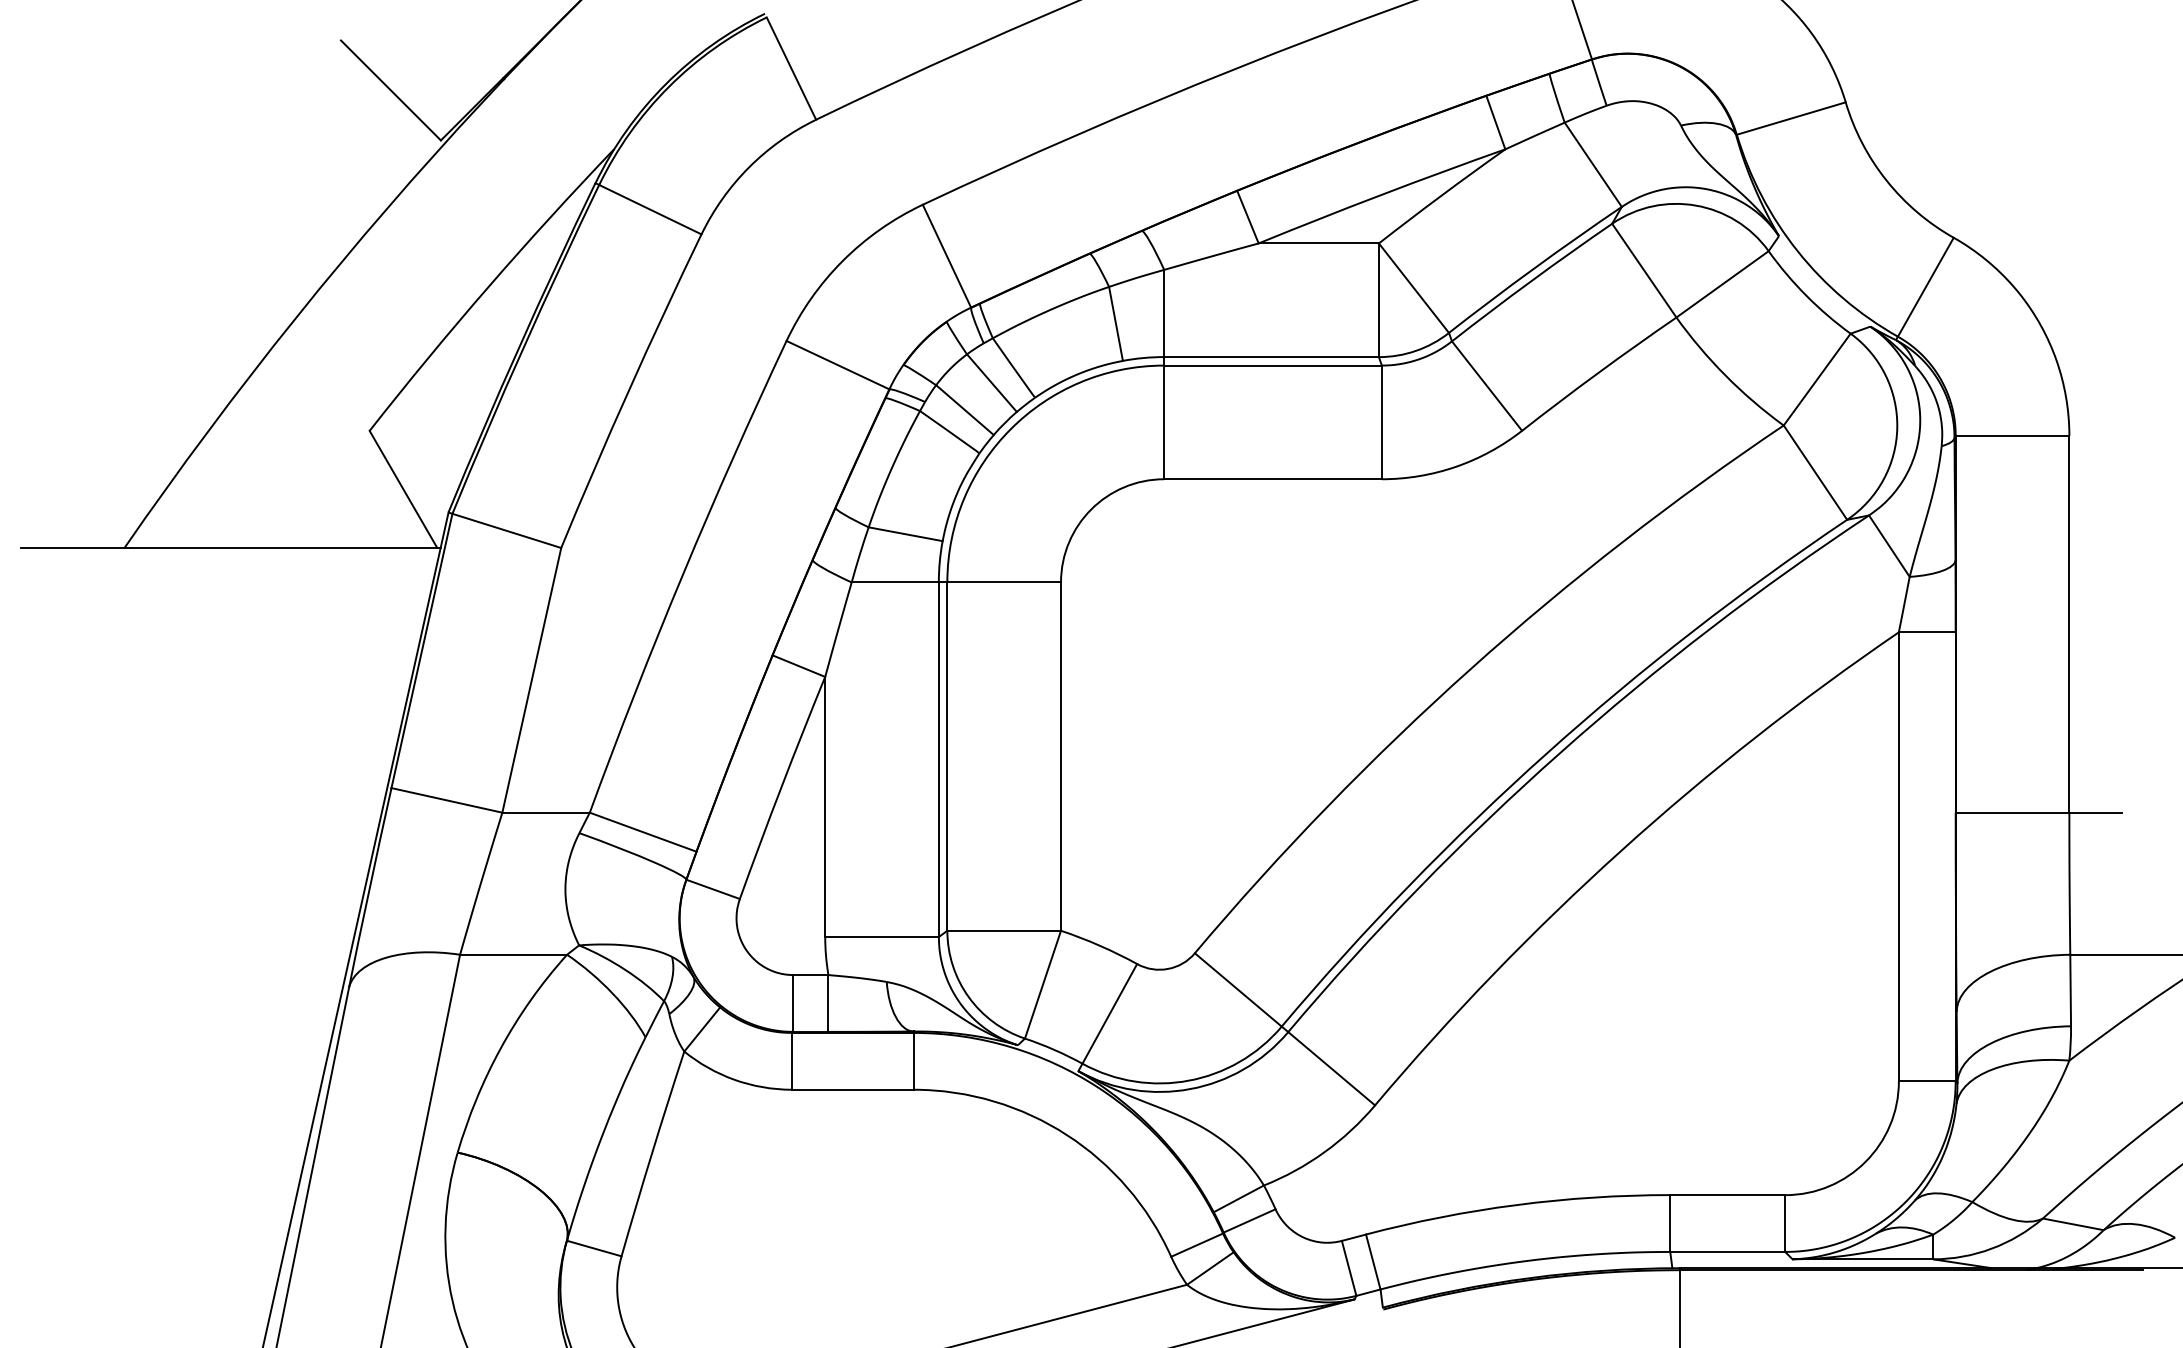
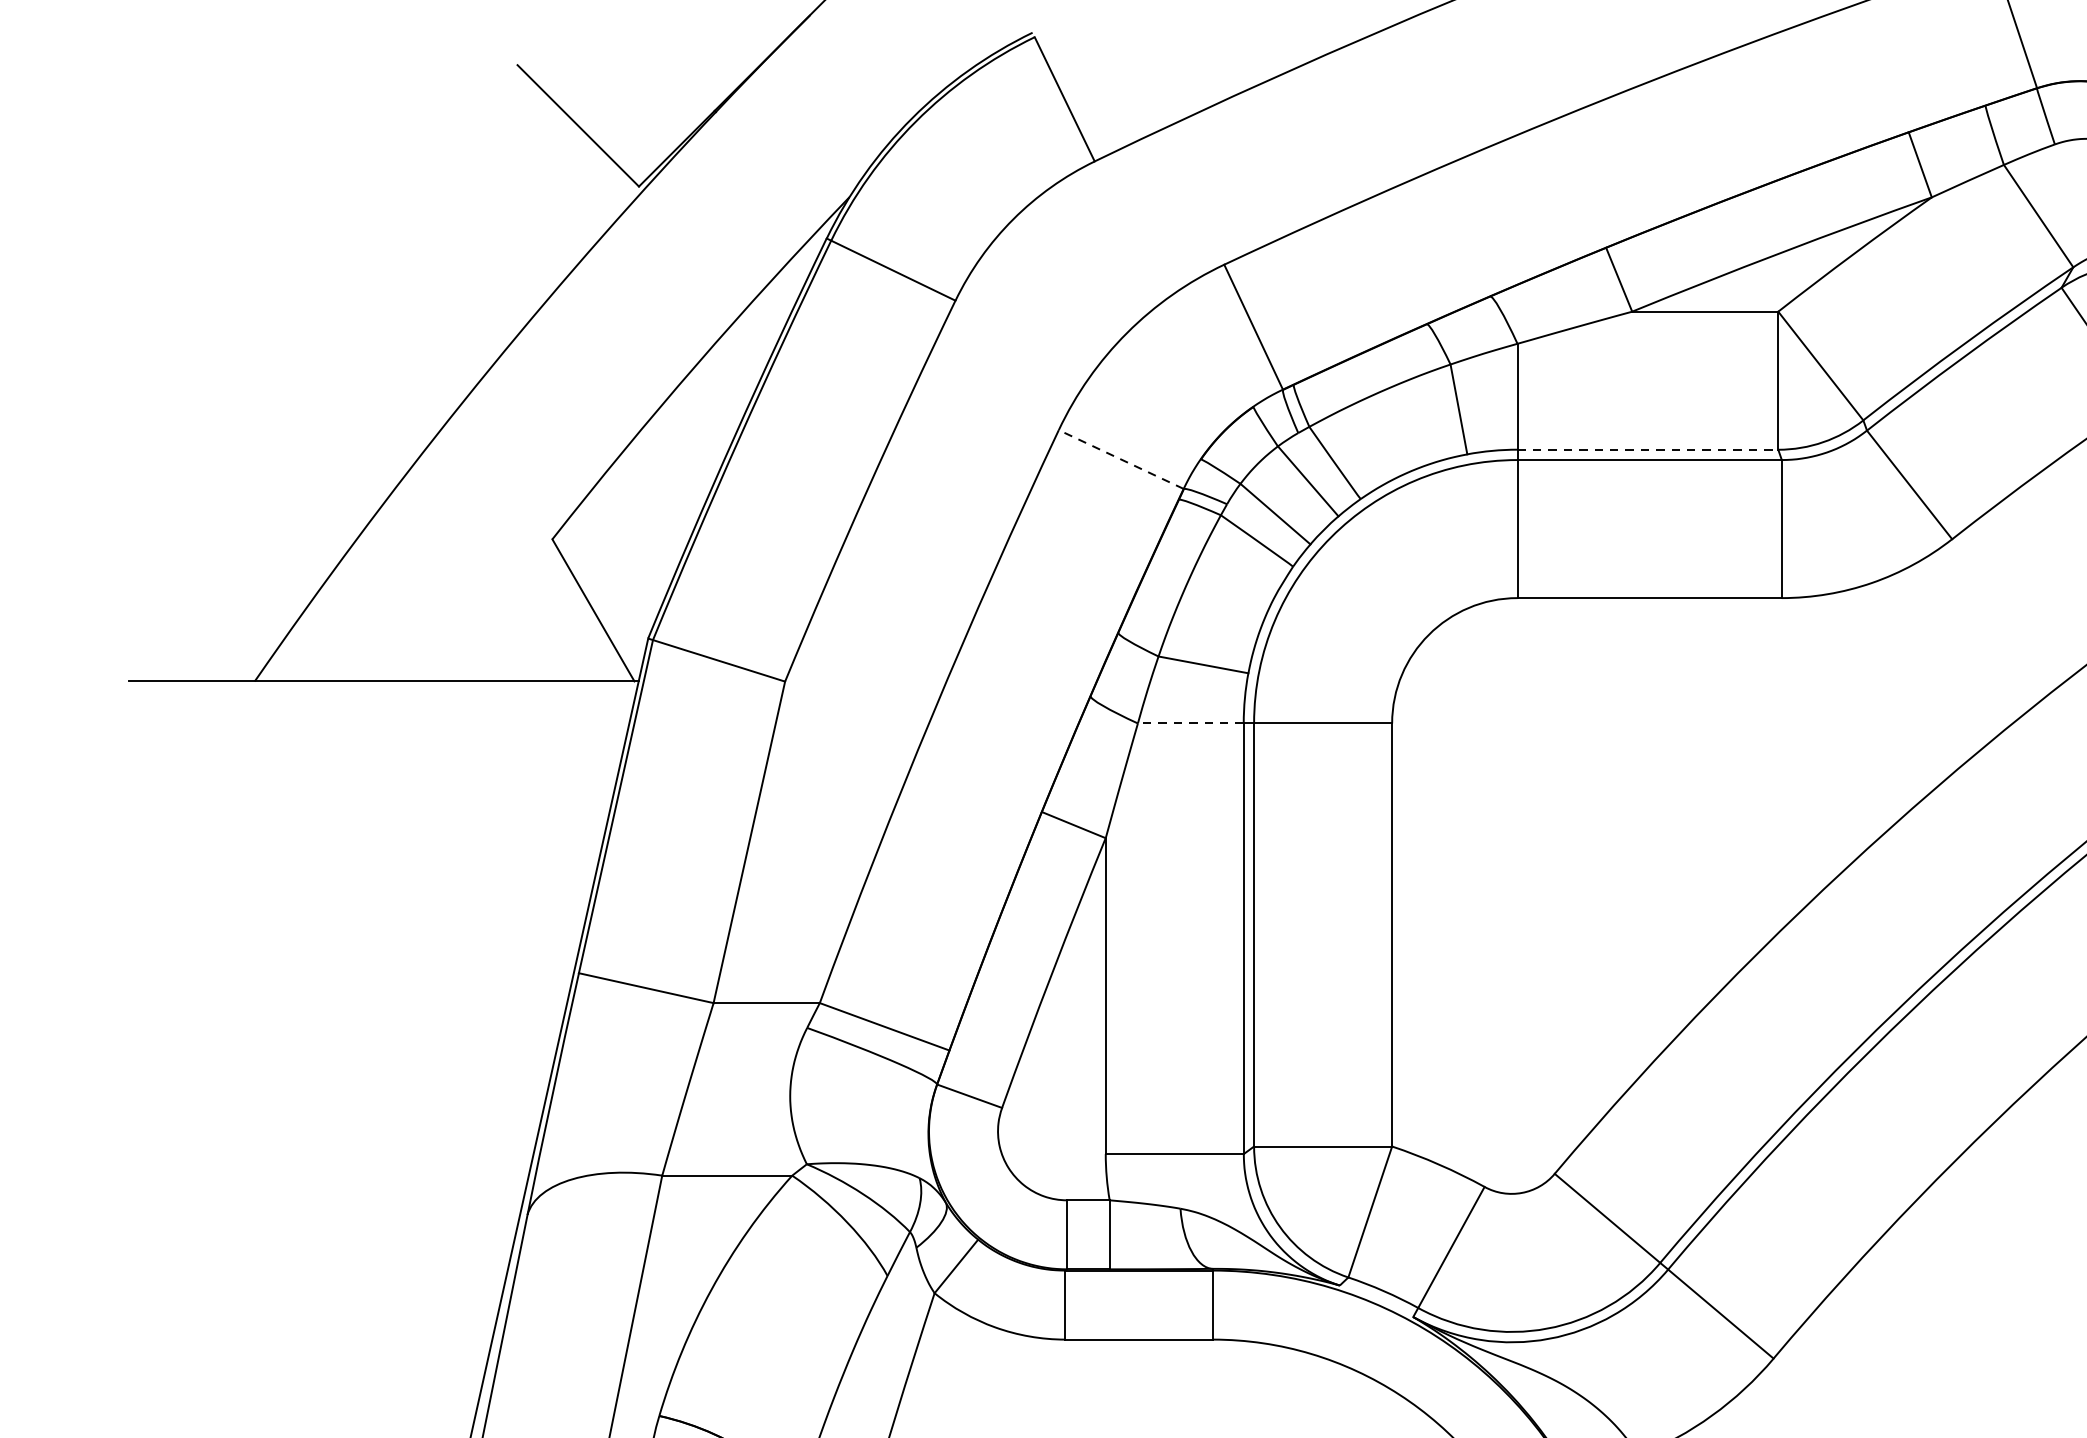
line: (1272, 357) -> (1649, 450), solid -> dashed
line: (837, 365) -> (1120, 459), solid -> dashed
line: (895, 582) -> (1191, 723), solid -> dashed

